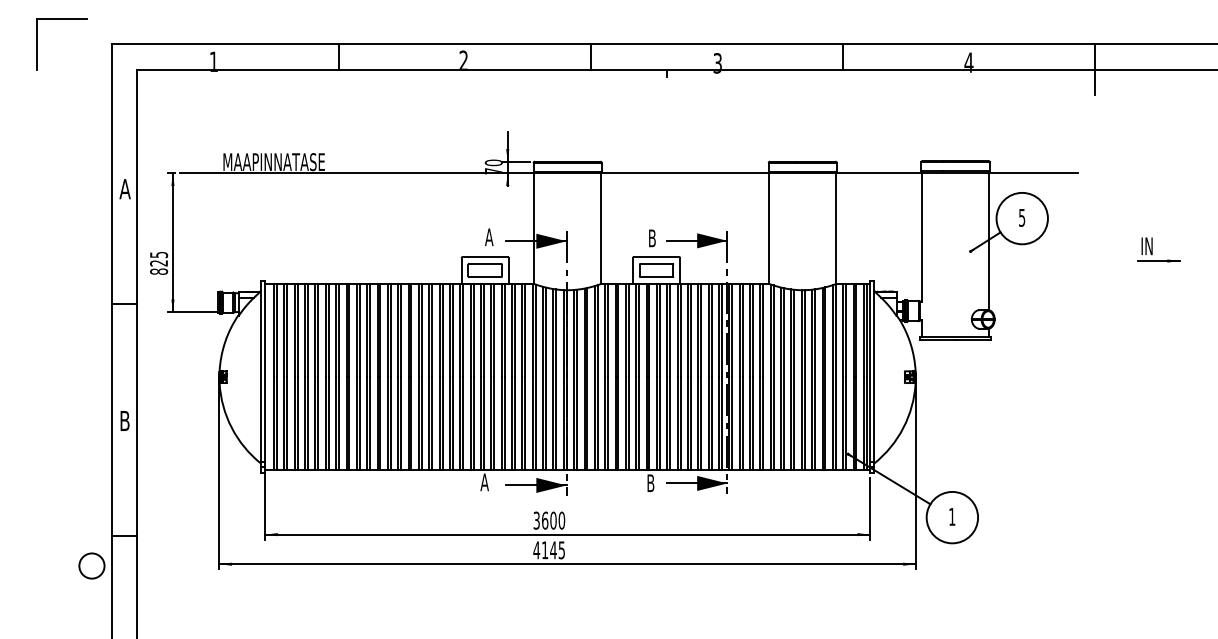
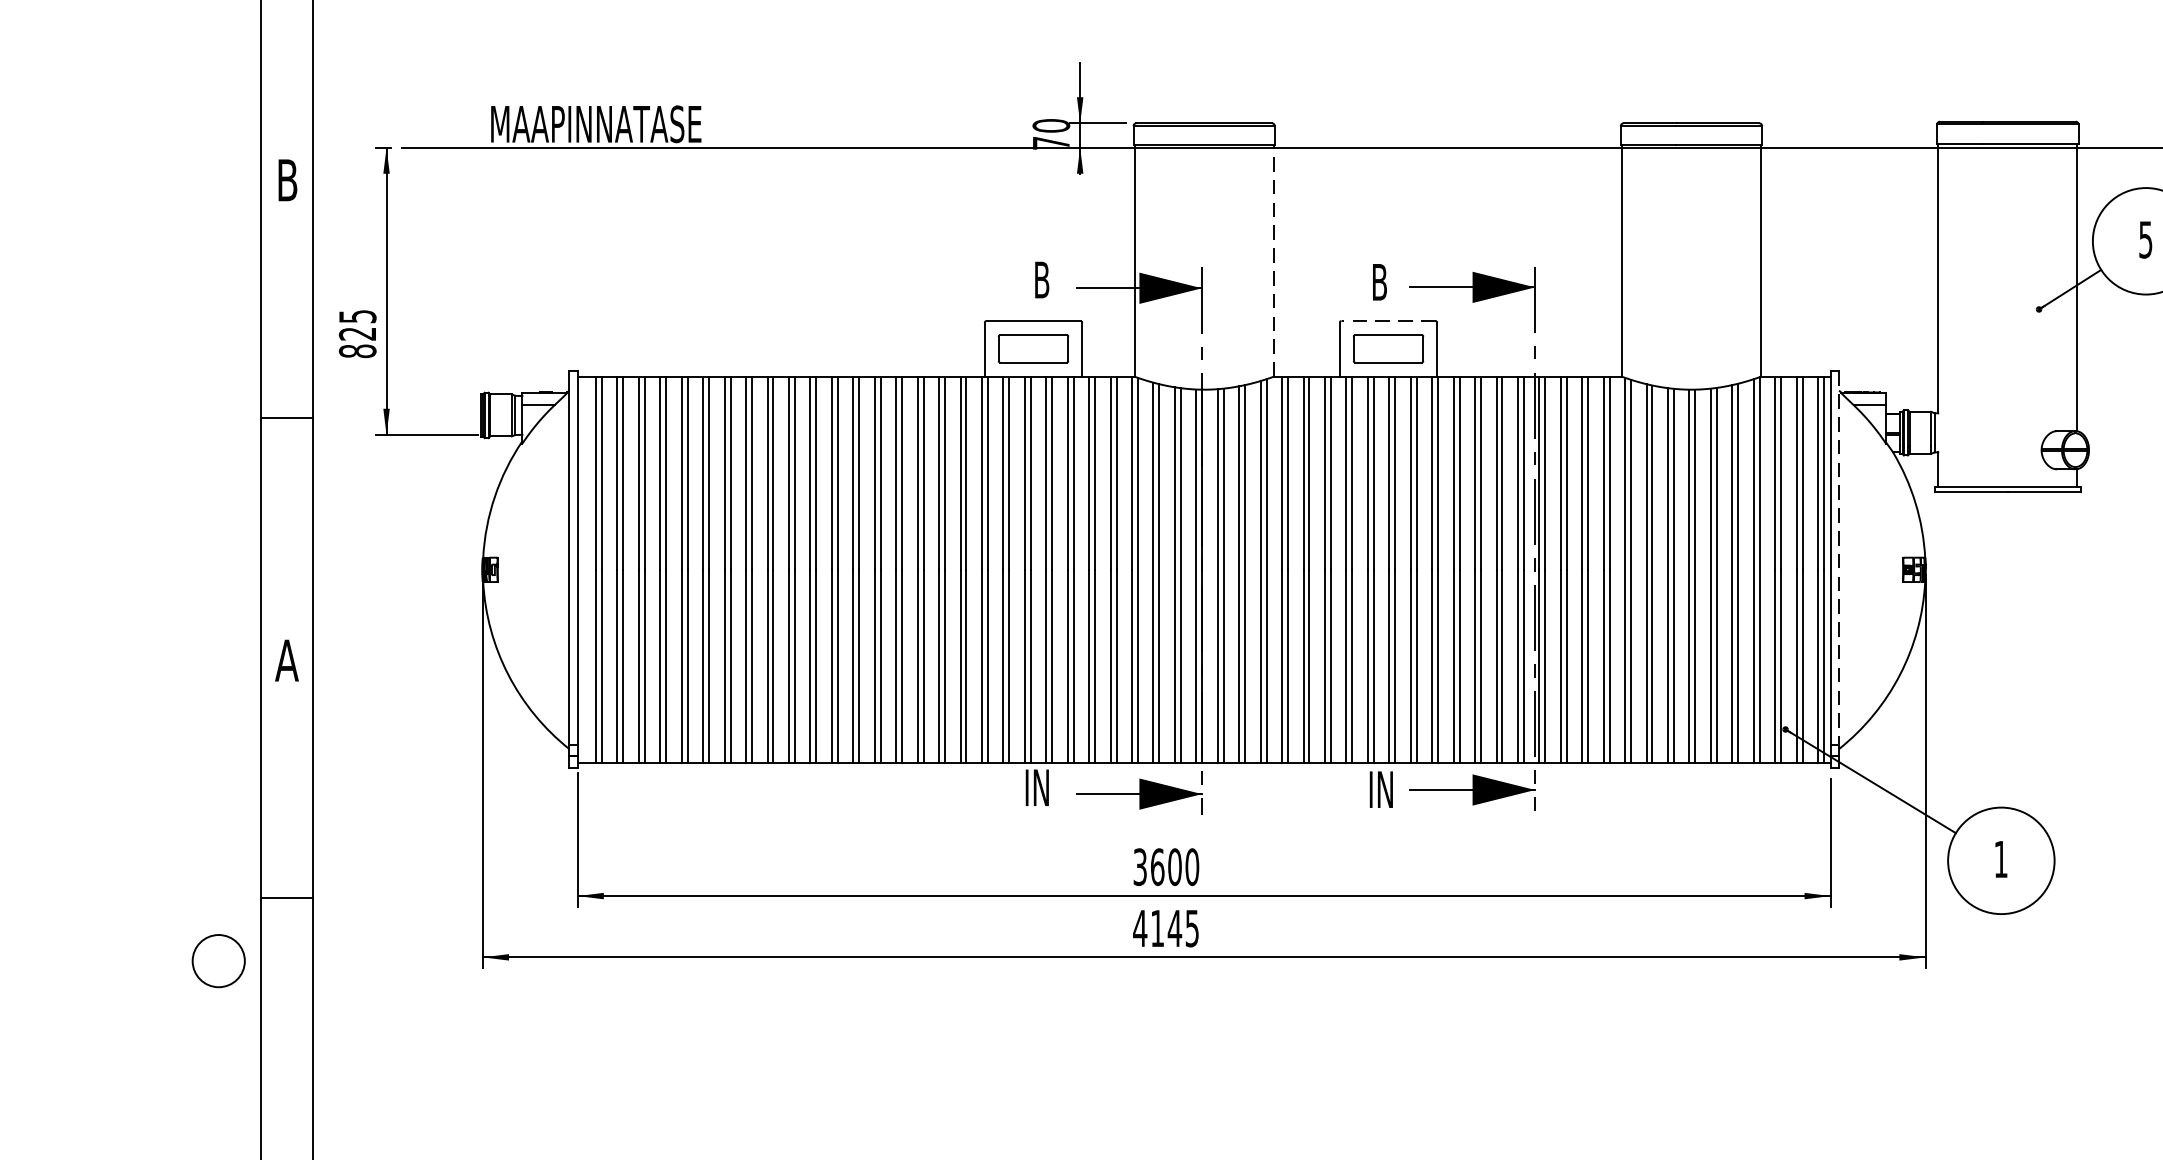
text: (124, 189) -> (286, 181), A -> B
line: (601, 228) -> (1274, 261), solid -> dashed
text: (489, 237) -> (1042, 280), A -> B
line: (656, 257) -> (1388, 321), solid -> dashed
line: (874, 372) -> (1840, 560), solid -> dashed
text: (124, 420) -> (286, 659), B -> A
text: (486, 482) -> (1036, 788), A -> IN
text: (653, 483) -> (1382, 790), B -> IN

